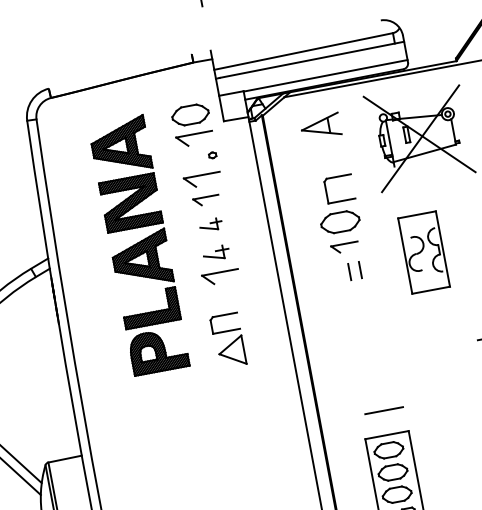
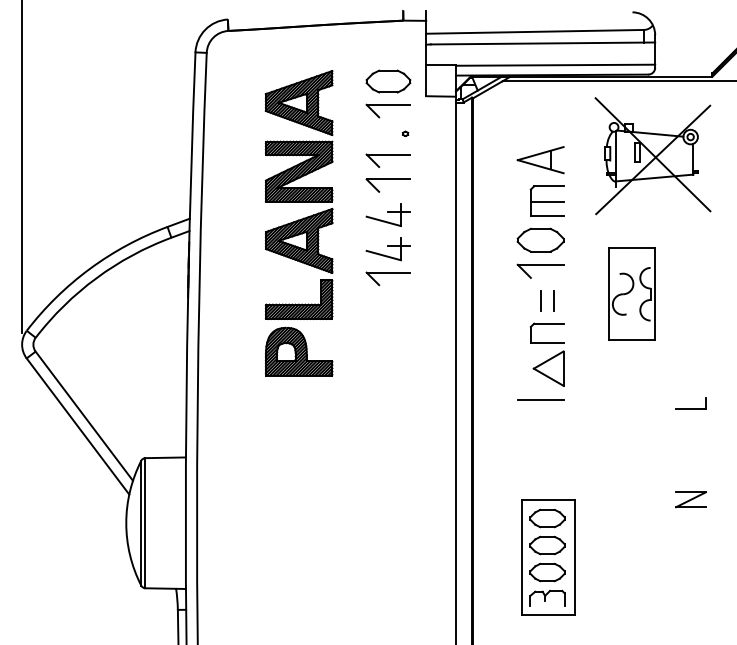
part: (320, 127) -> (540, 160), moved
part: (212, 155) -> (405, 133), size x0.62
line: (339, 189) -> (546, 201), added
part: (205, 200) -> (387, 185), size x1.43
part: (210, 224) -> (387, 214), size x1.67
part: (344, 247) -> (540, 270), size x1.43
part: (215, 253) -> (387, 249), size x1.43
part: (227, 340) -> (546, 354), moved
line: (383, 410) -> (540, 399), moved

